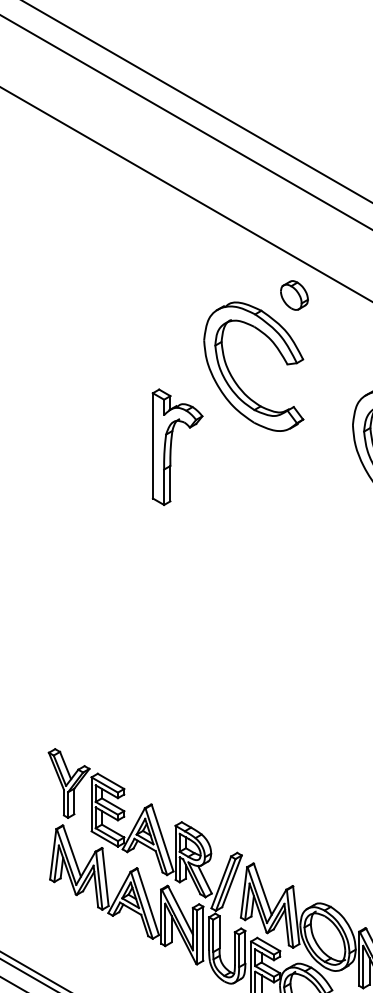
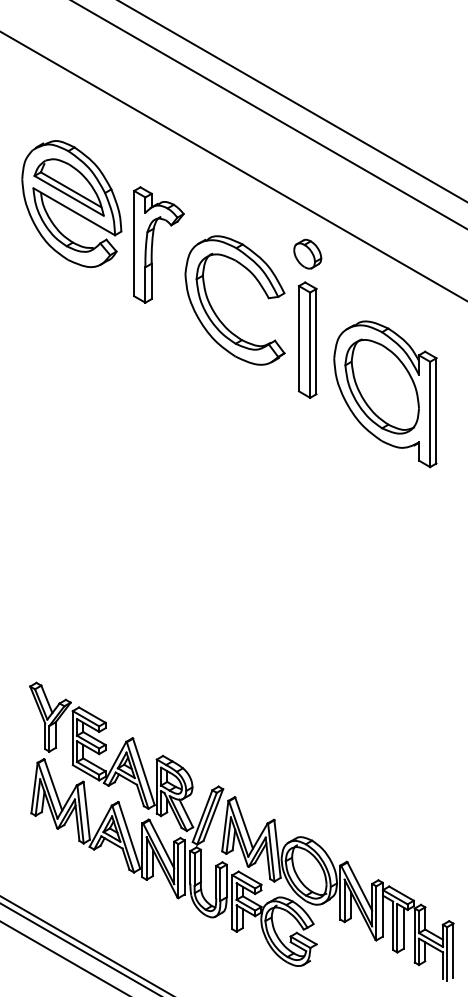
part: (90, 269) -> (71, 203), added
part: (294, 294) -> (307, 253), moved
part: (326, 405) -> (307, 339), added
part: (177, 446) -> (158, 244), moved

